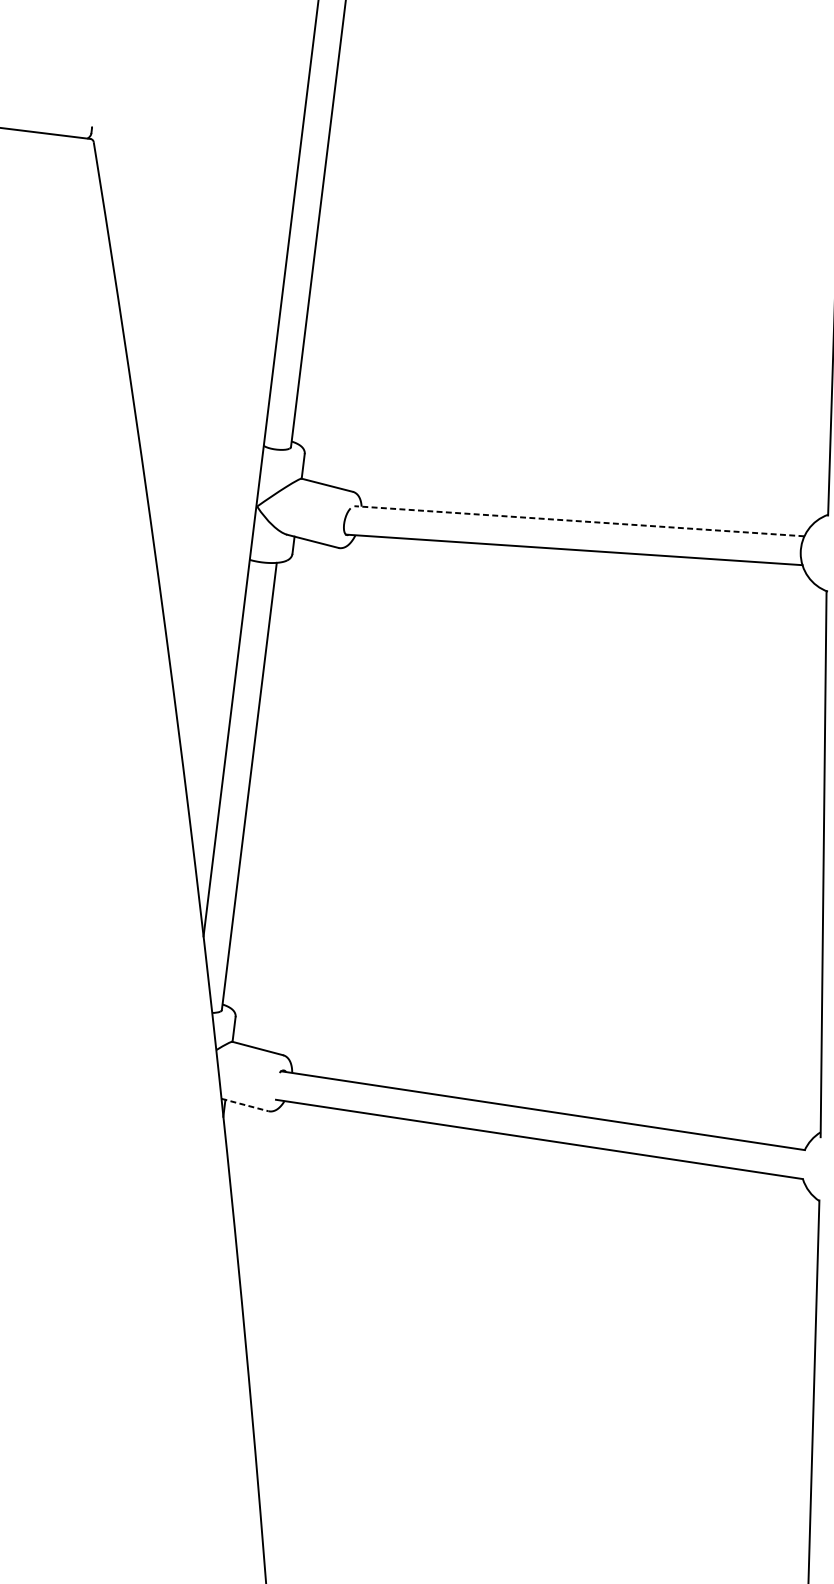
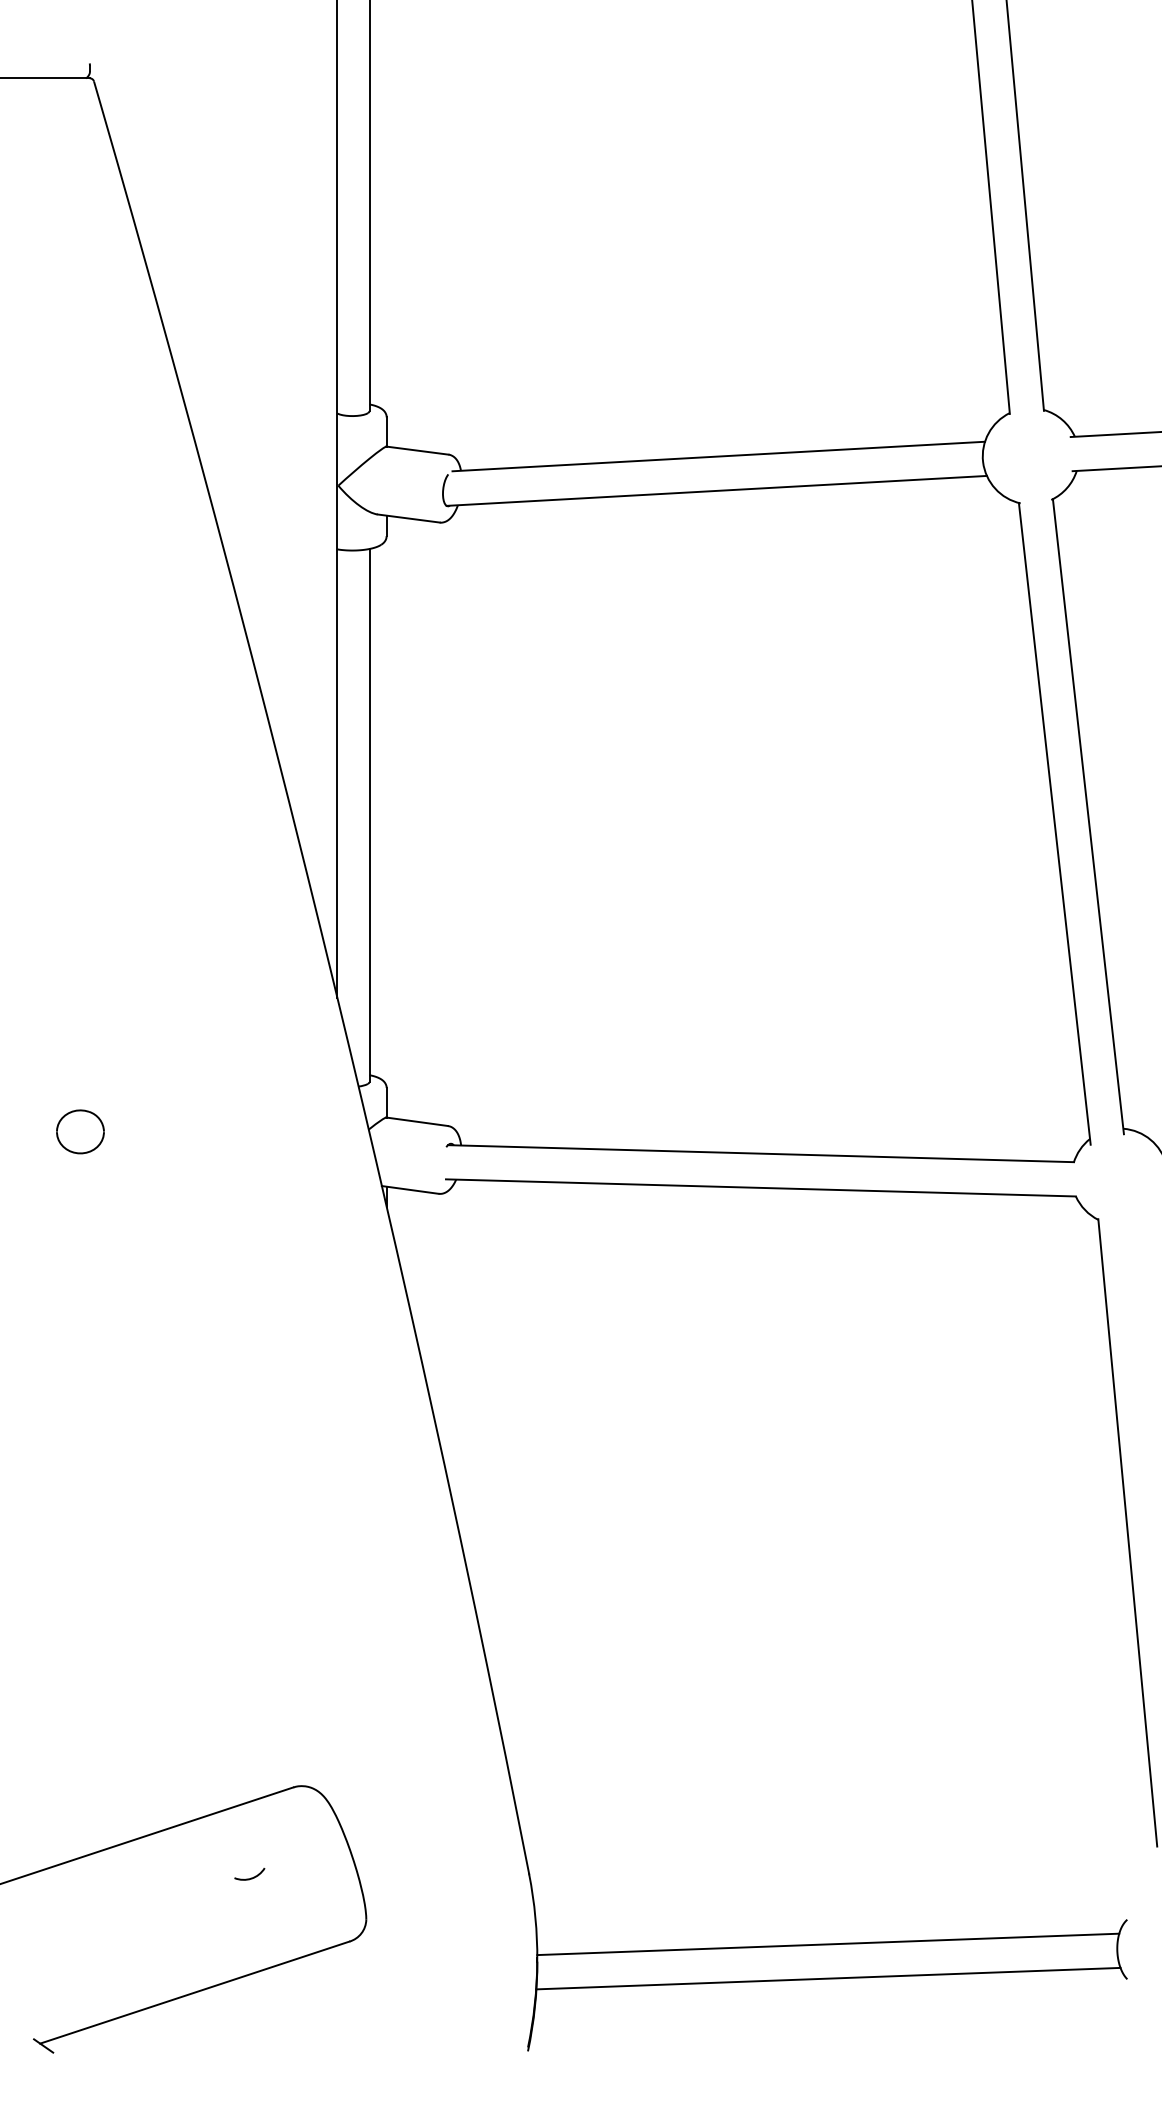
line: (579, 521) -> (718, 456), dashed -> solid
line: (245, 1104) -> (410, 1189), dashed -> solid

